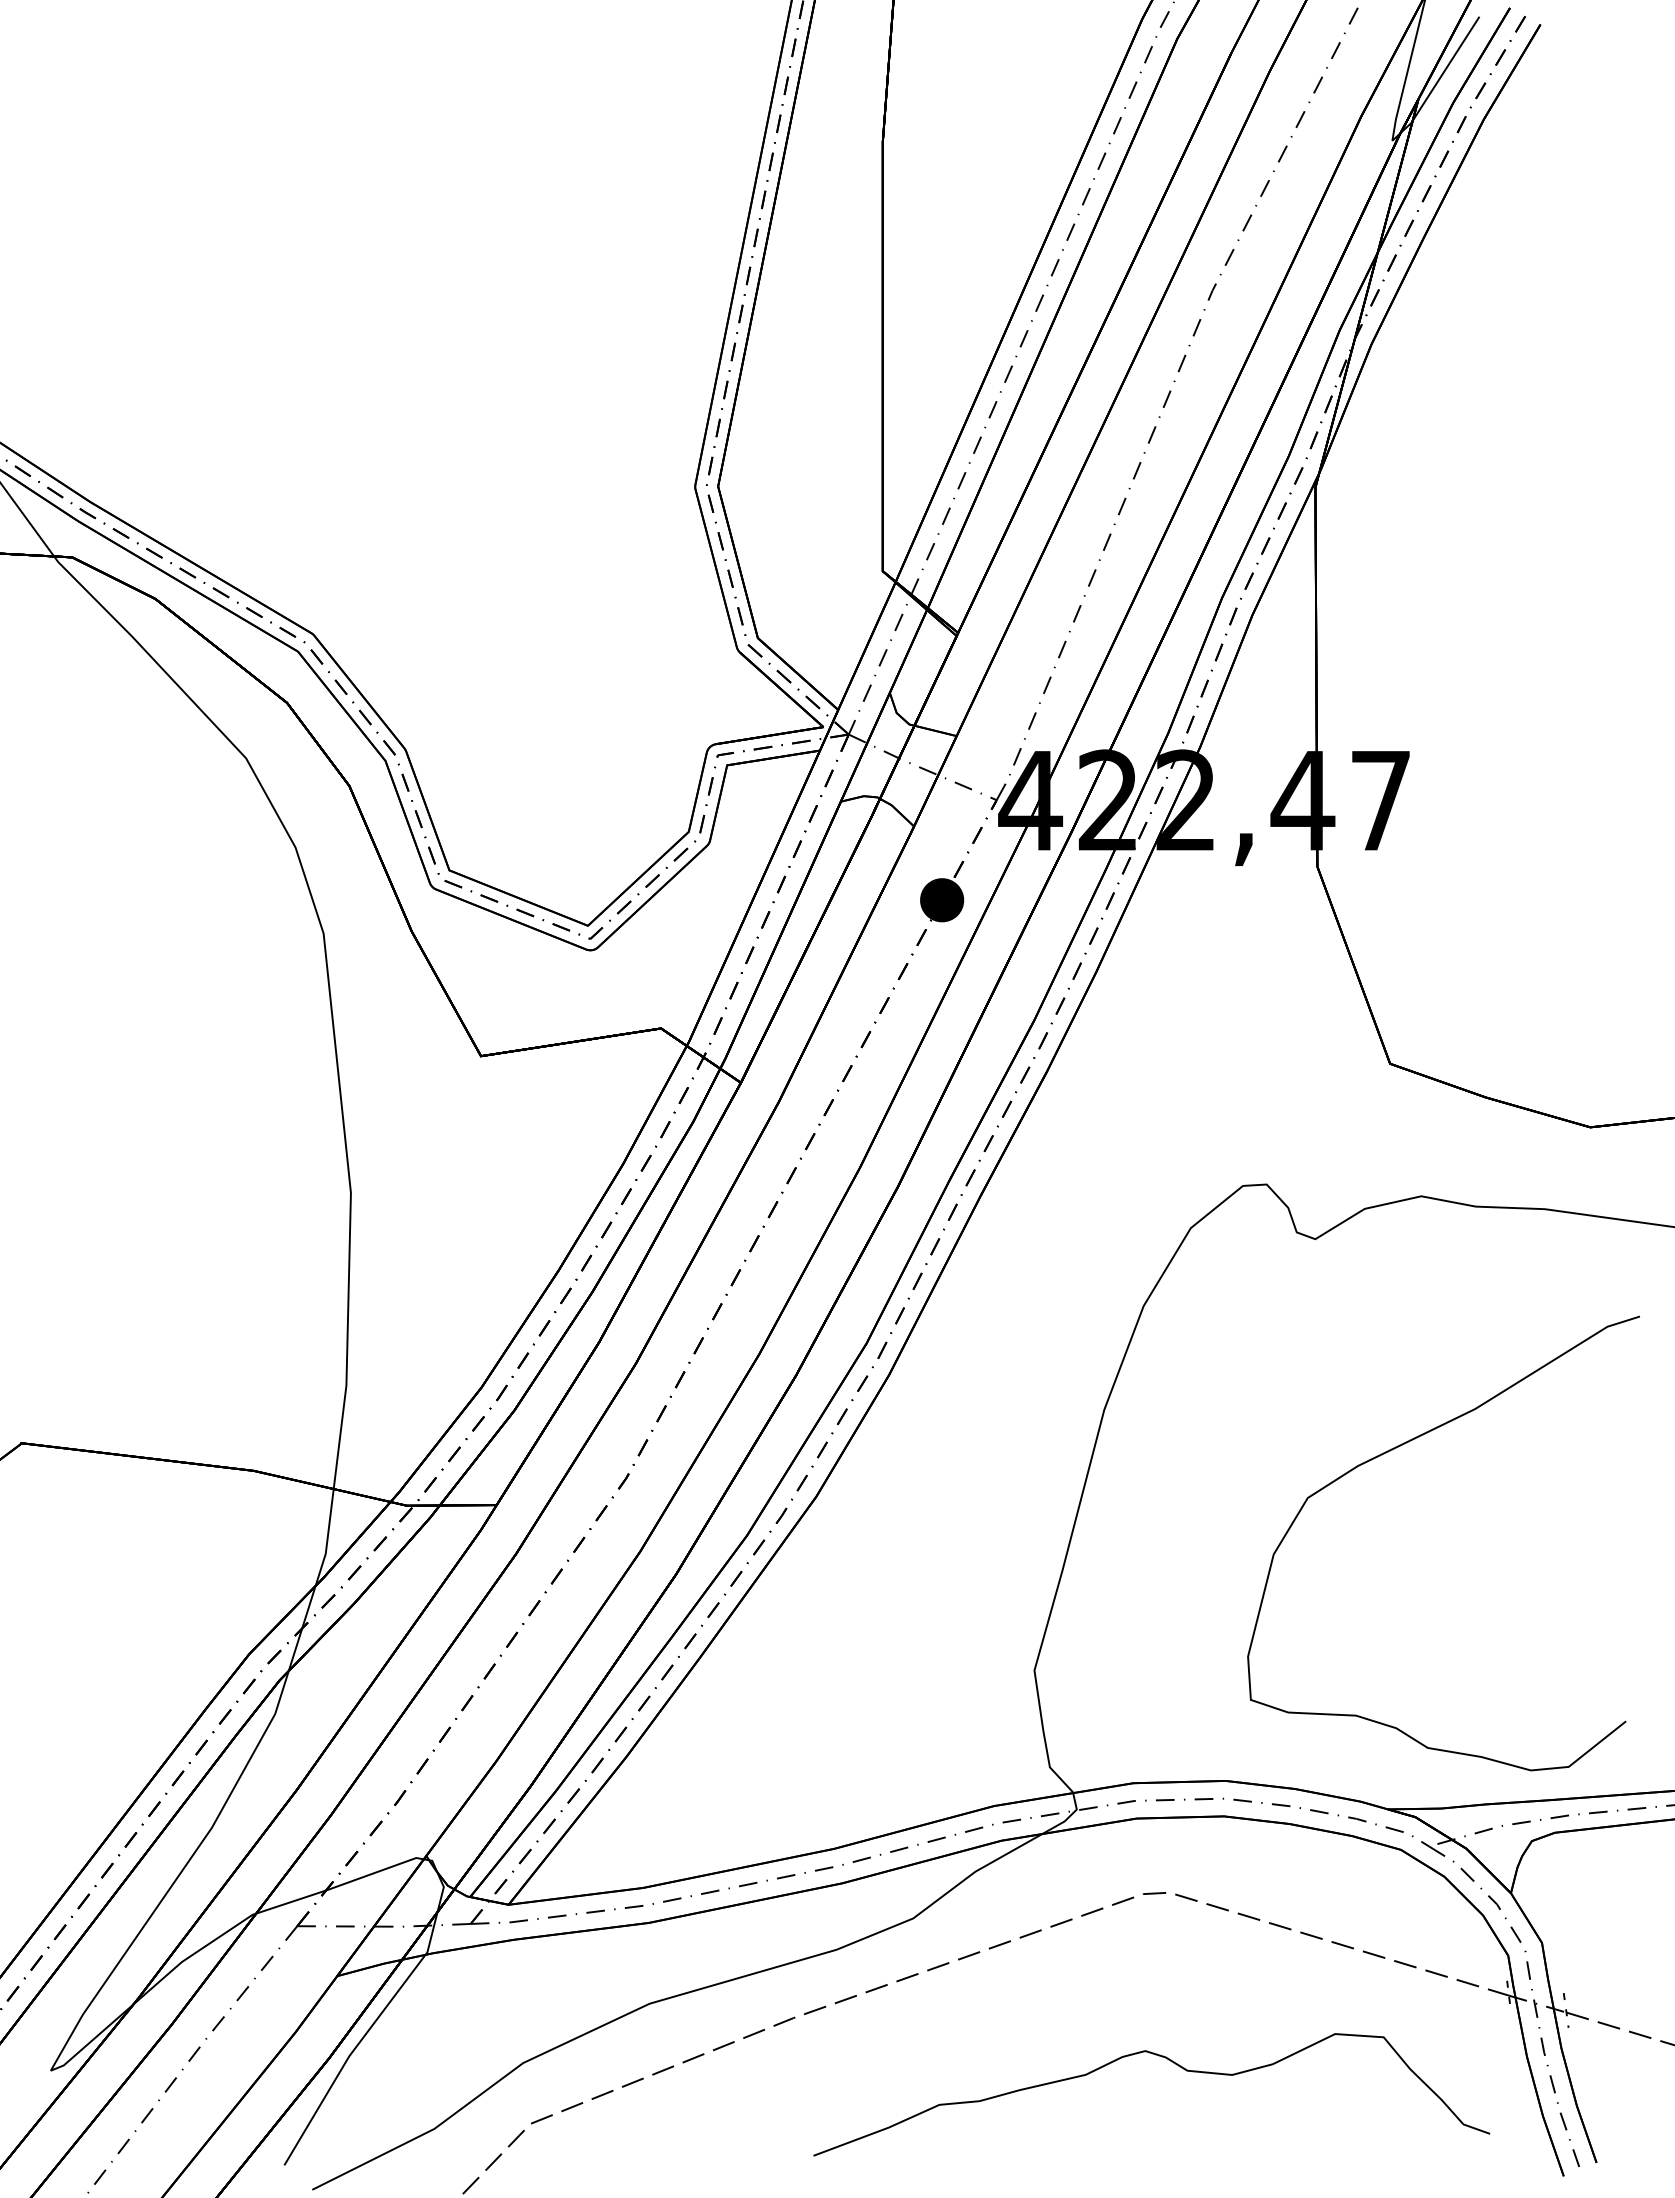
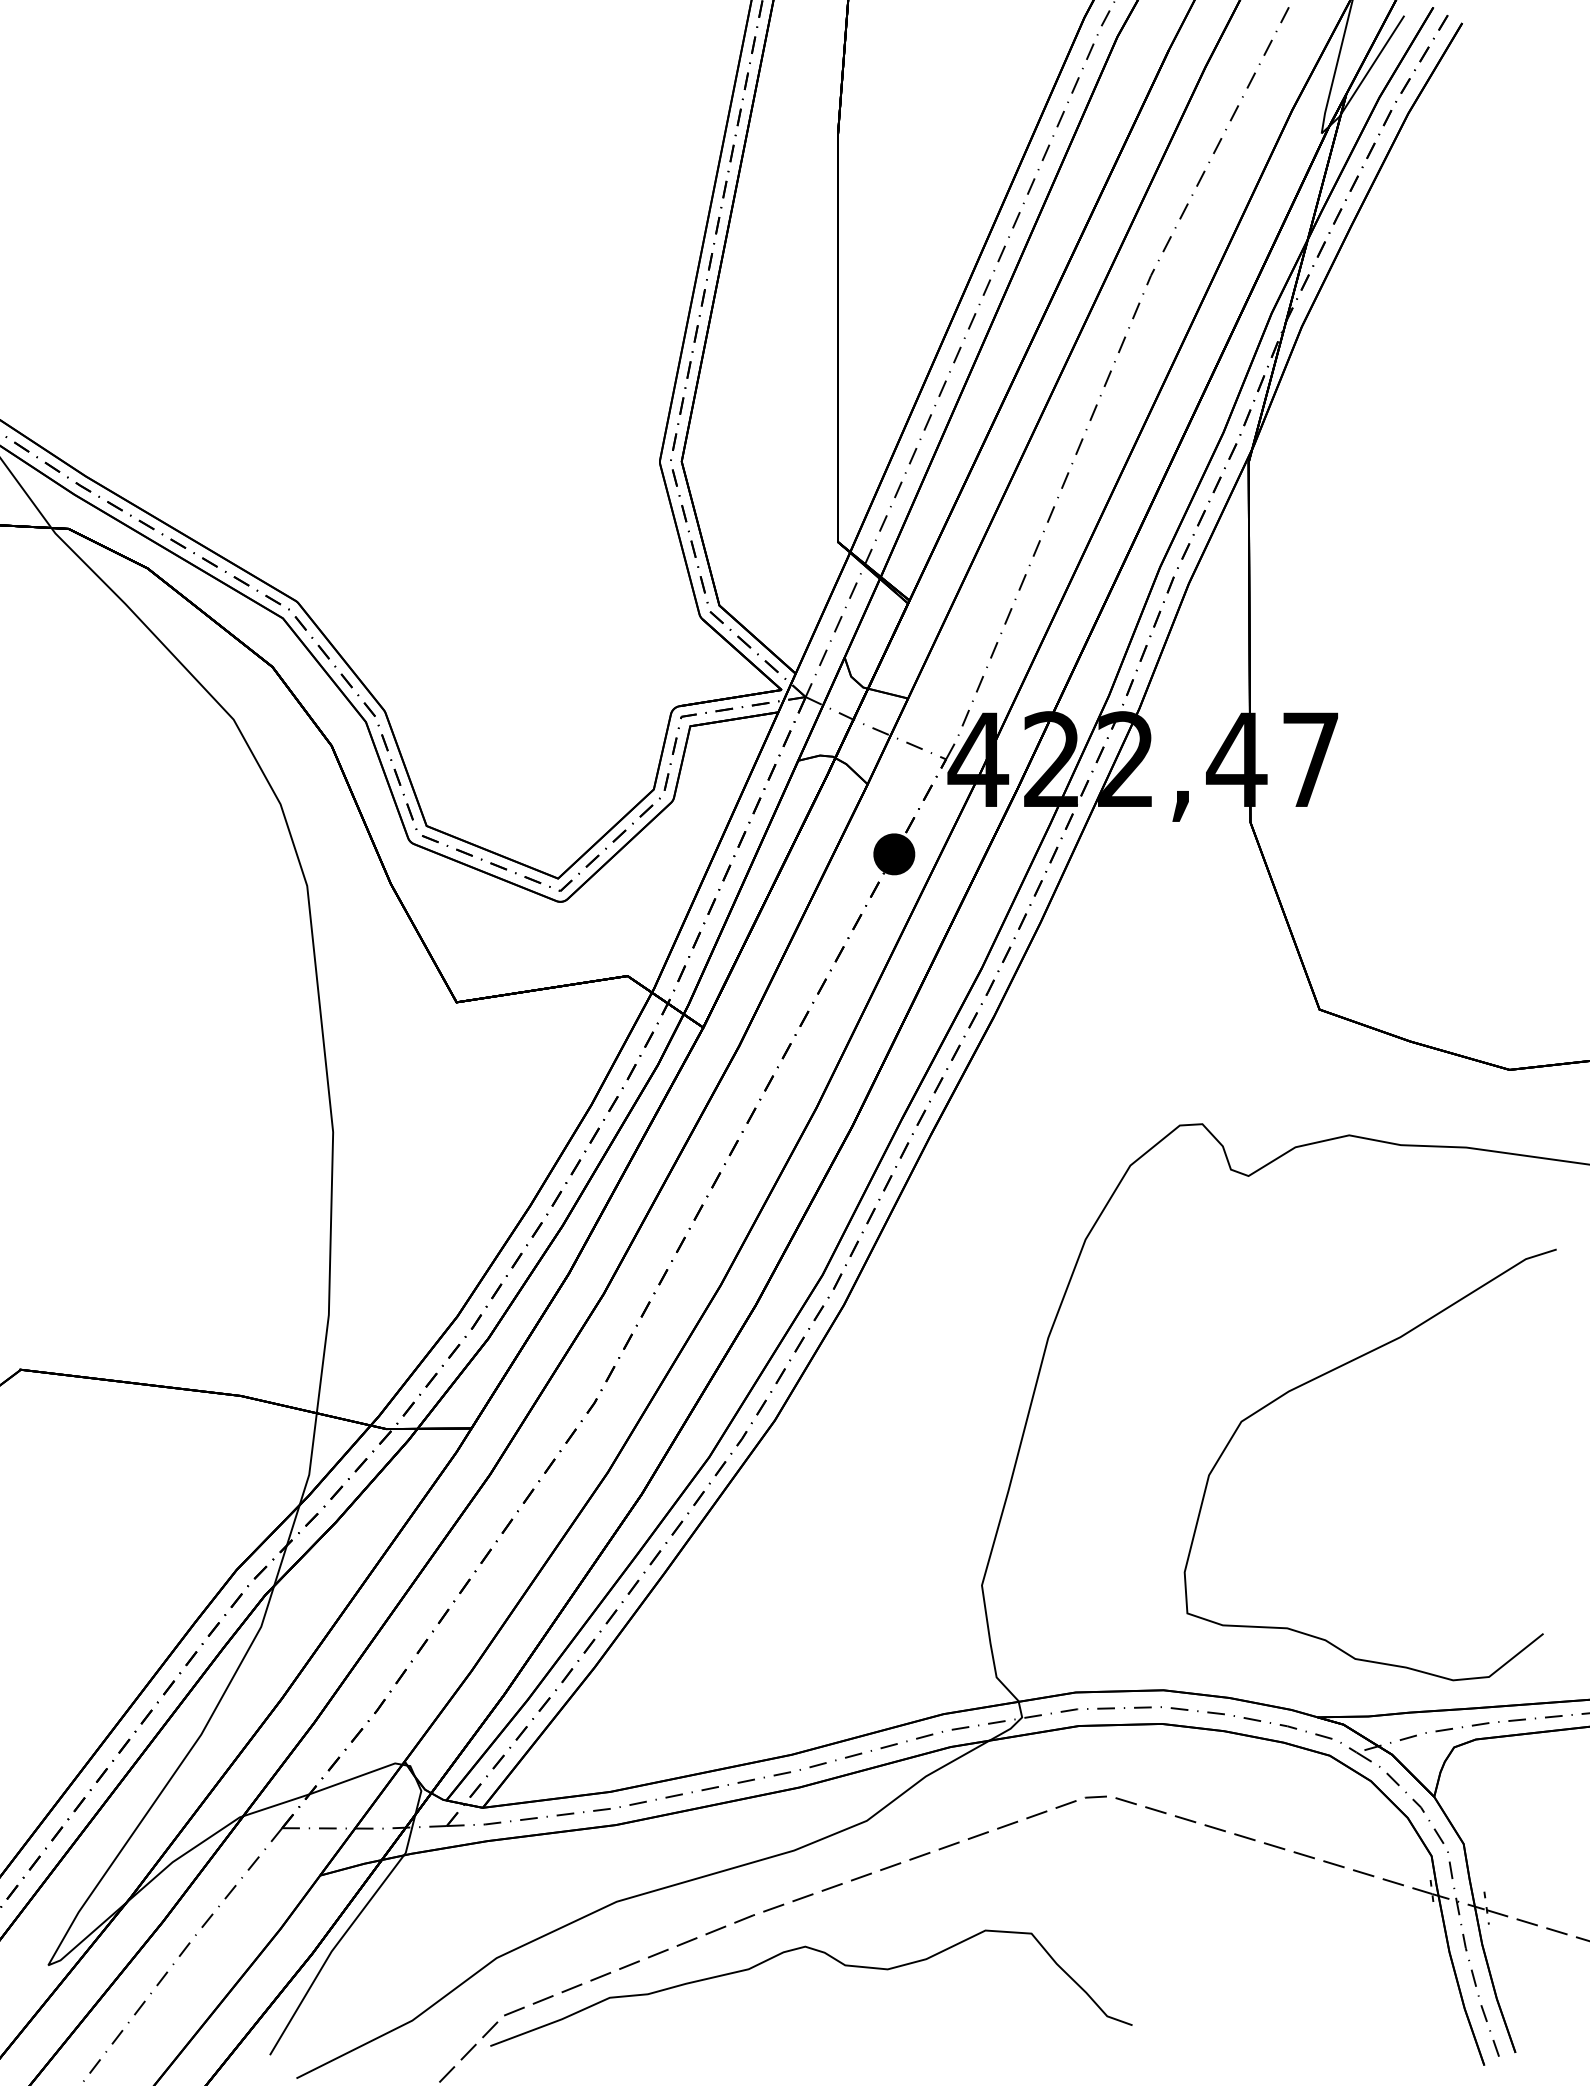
curve: (1168, 2060) -> (827, 1955), moved

